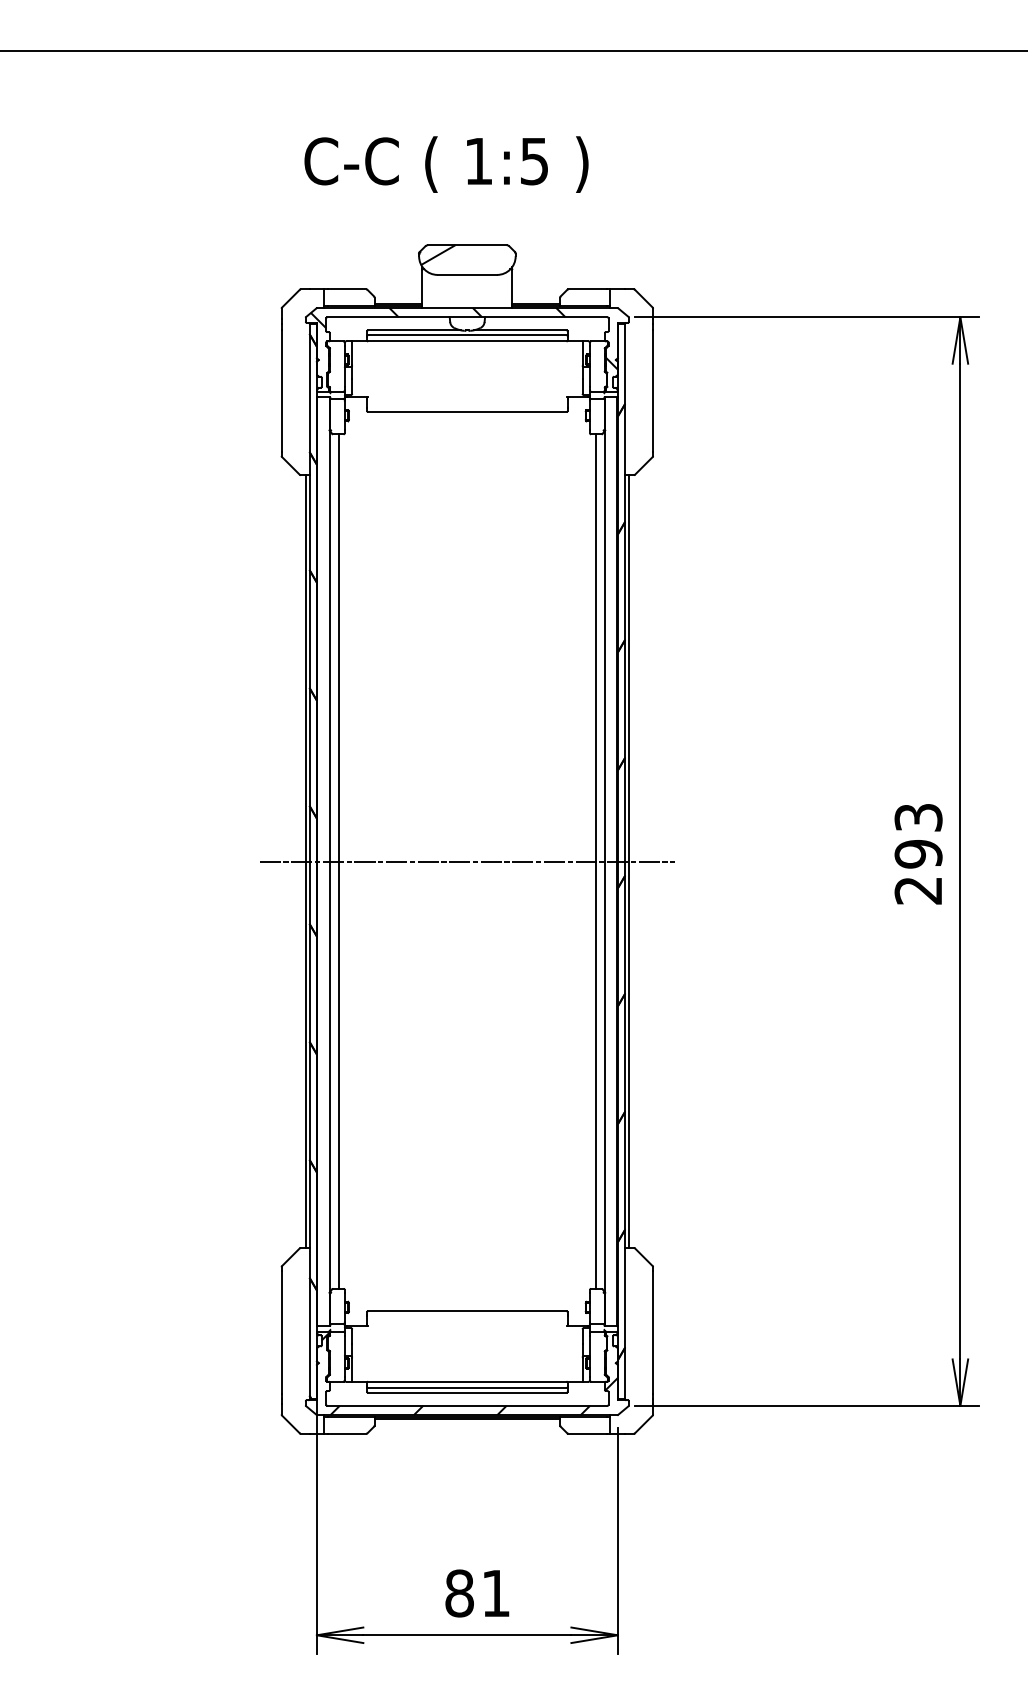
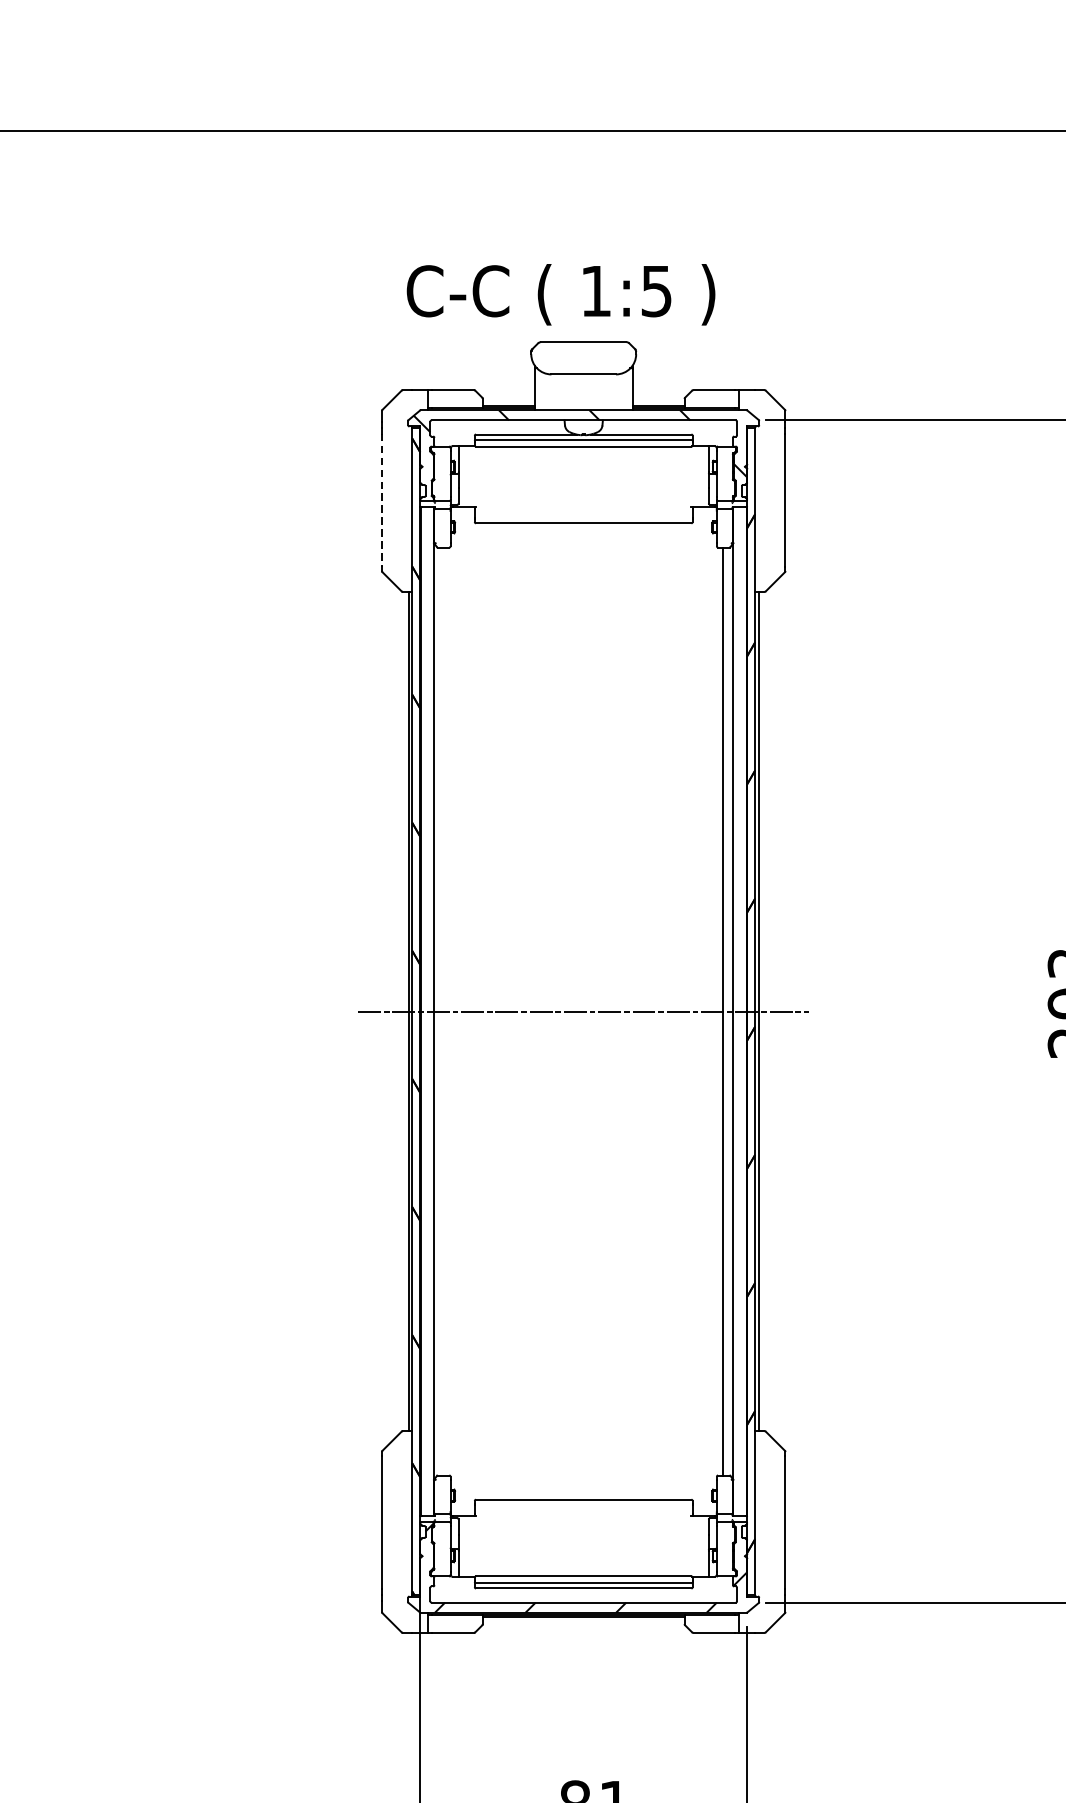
text: (446, 164) -> (561, 294), moved
hatch: (438, 254) -> (552, 352), removed
line: (281, 391) -> (381, 501), solid -> dashed
line: (338, 861) -> (443, 1011), removed

